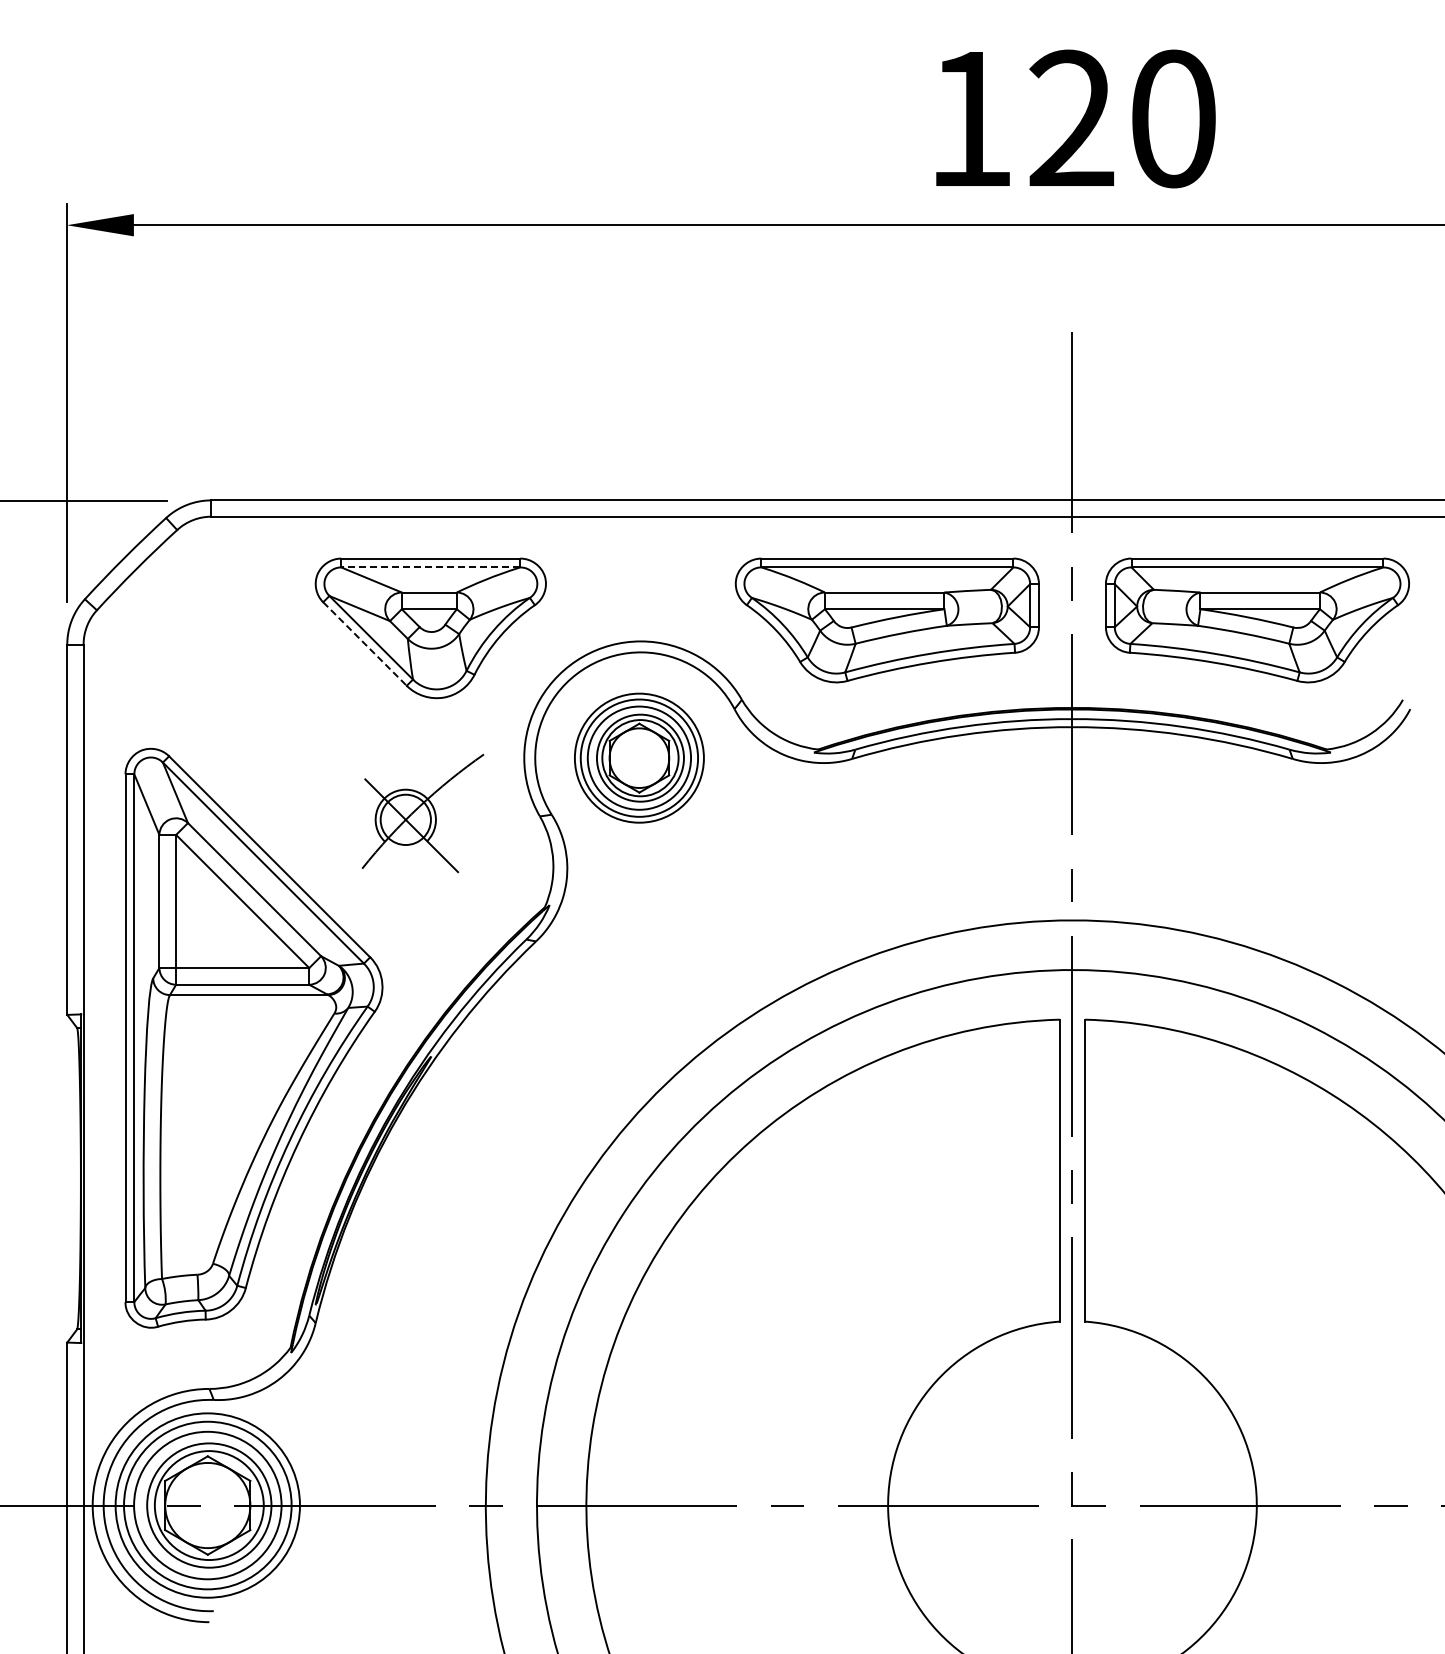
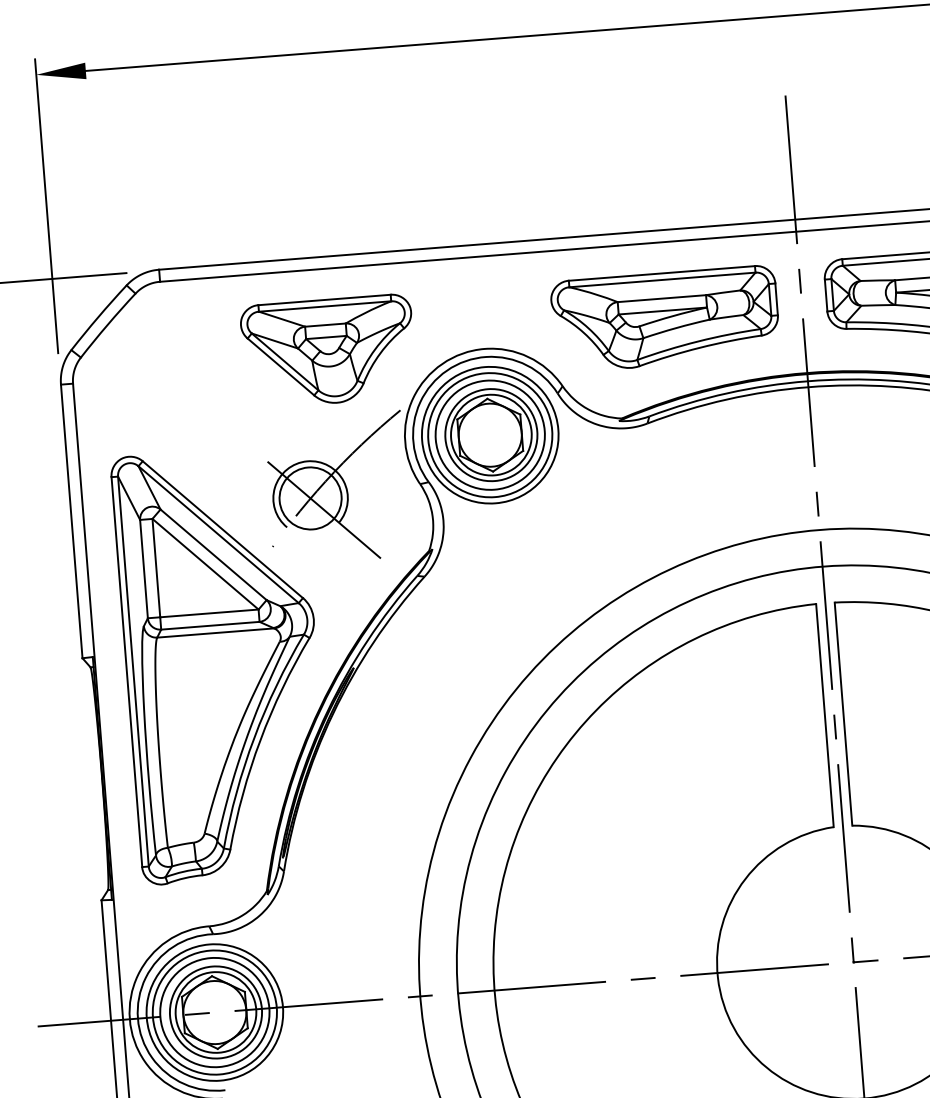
line: (430, 567) -> (324, 306), dashed -> solid
line: (365, 644) -> (281, 367), dashed -> solid
part: (639, 758) -> (490, 435), size x1.43
part: (427, 813) -> (336, 488), size x1.67

